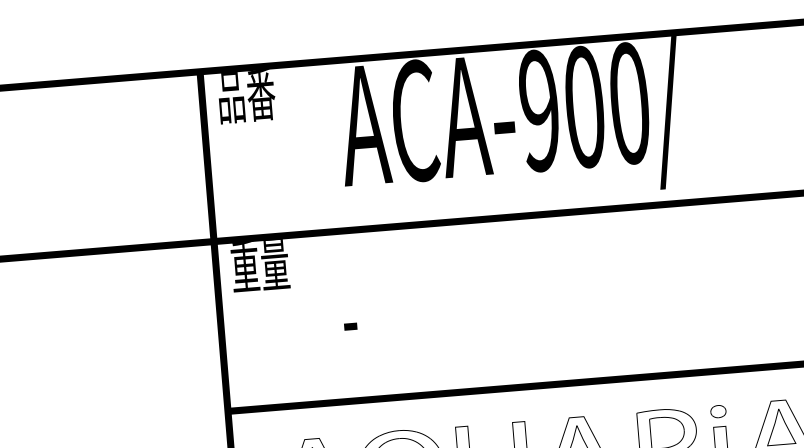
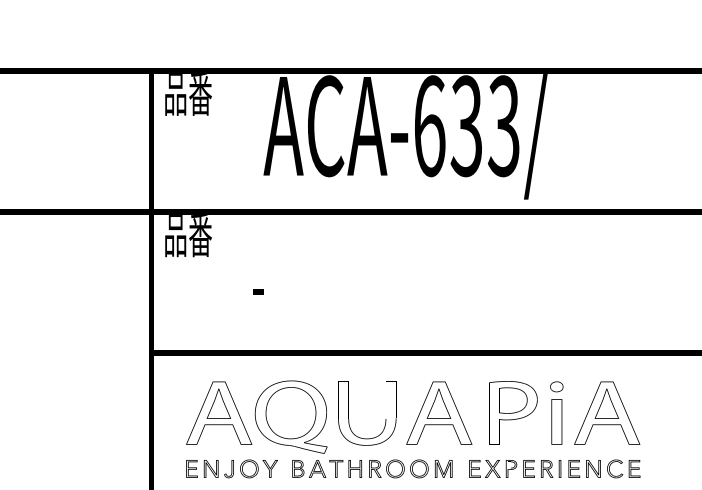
text: (584, 107) -> (466, 126), ACA-900/ -> ACA-633/
text: (259, 267) -> (187, 236), 重量 -> 品番

